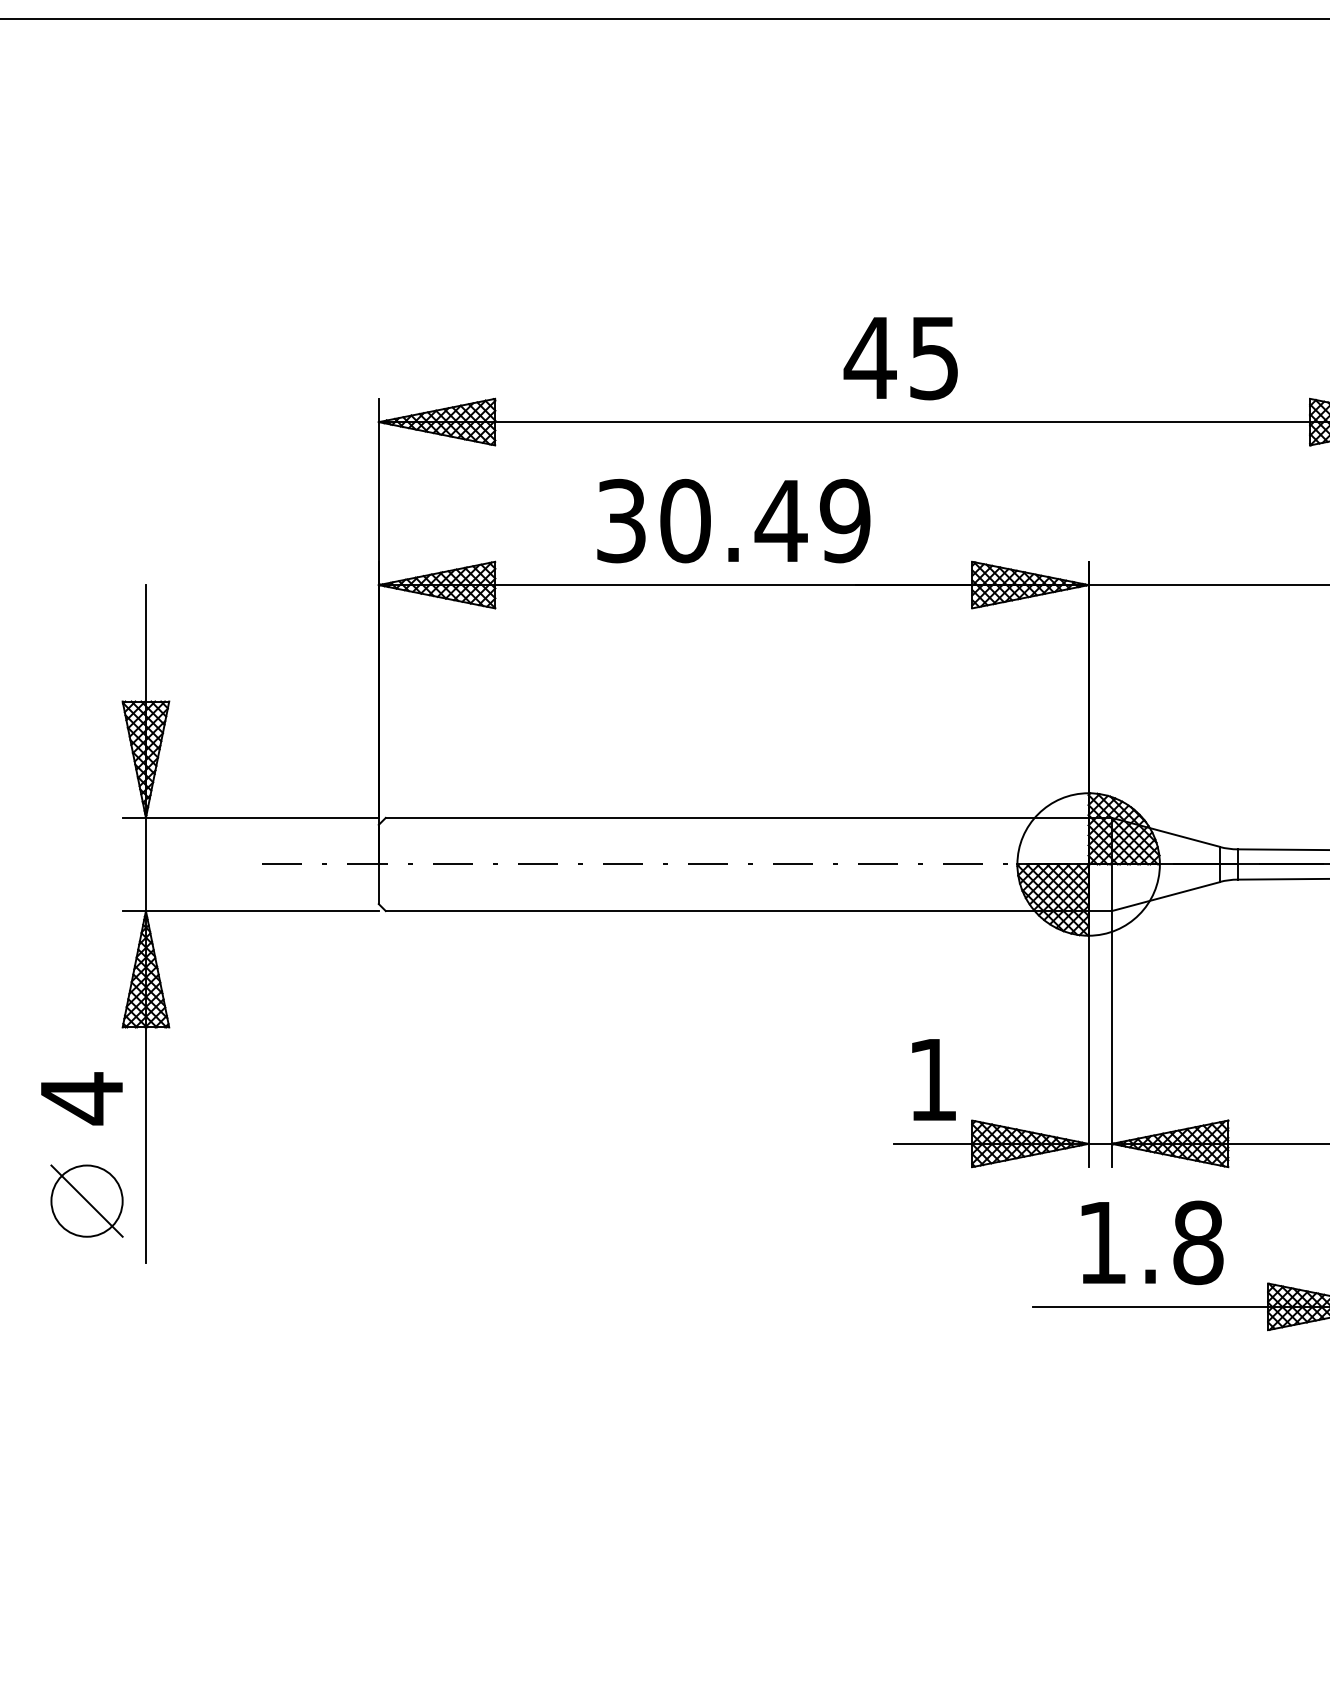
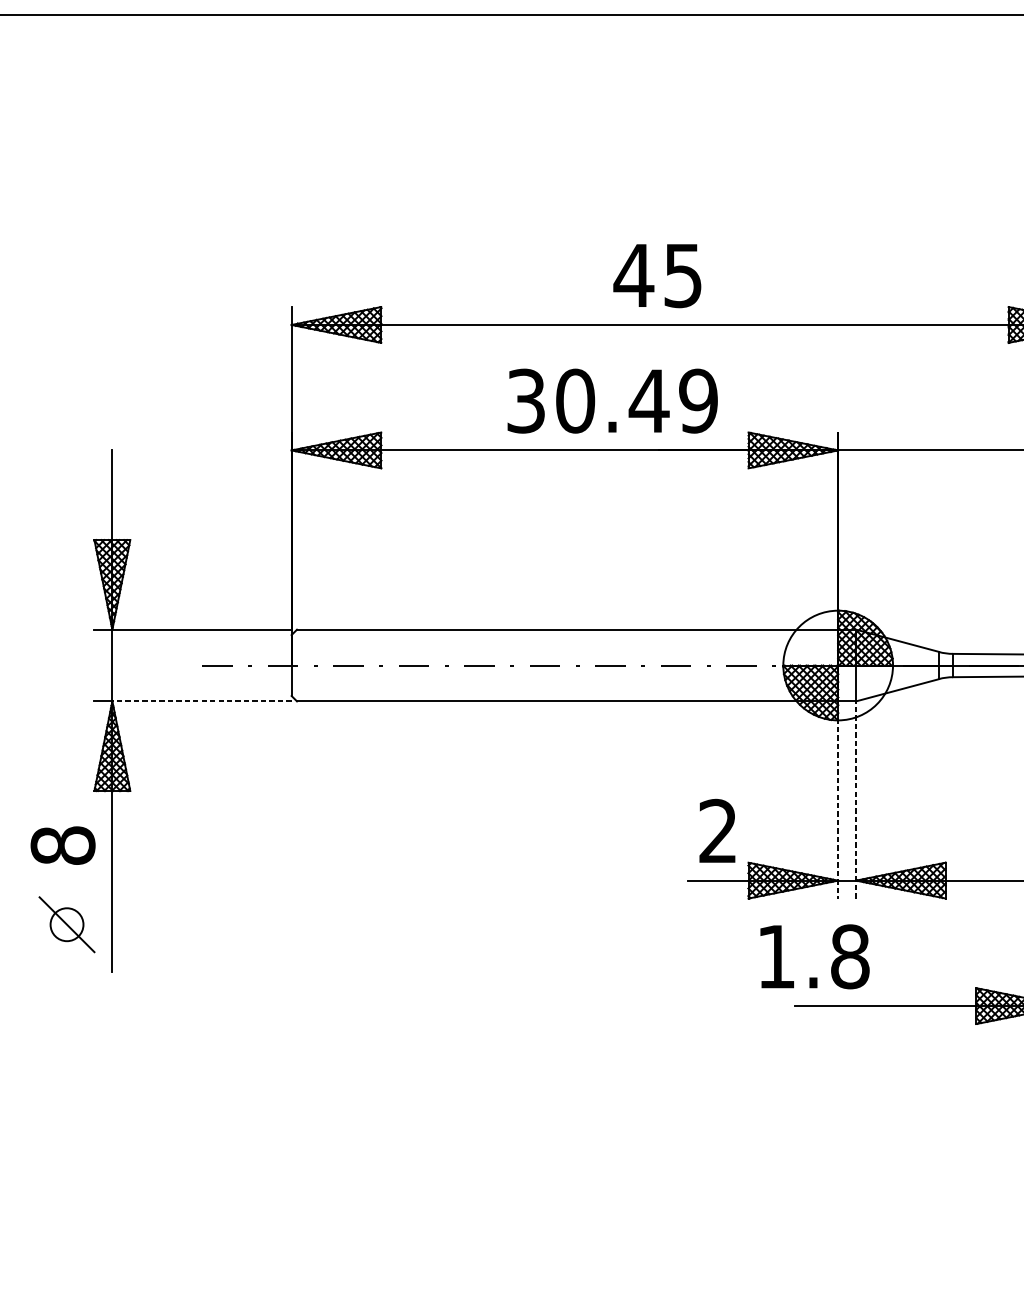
text: (900, 358) -> (657, 275), moved
text: (733, 520) -> (612, 400), moved
line: (261, 911) -> (201, 701), solid -> dashed
line: (1111, 1038) -> (855, 799), solid -> dashed
line: (1088, 1039) -> (838, 800), solid -> dashed
text: (931, 1078) -> (717, 830), 1 -> 2
text: (81, 1098) -> (62, 845), 4 -> 8
circle: (86, 1200) -> (66, 924), size x0.6
text: (1152, 1242) -> (814, 956), moved

